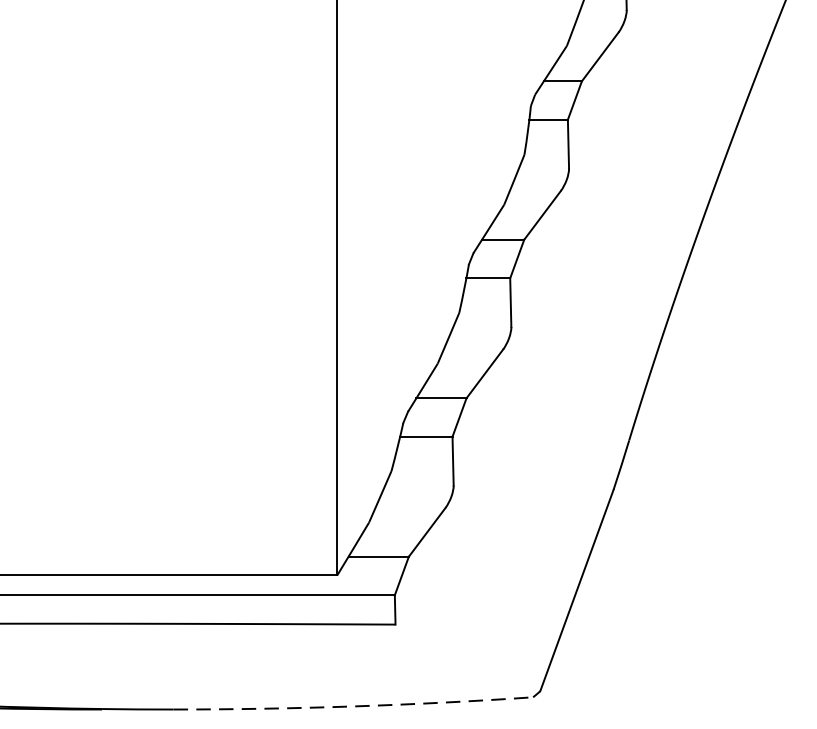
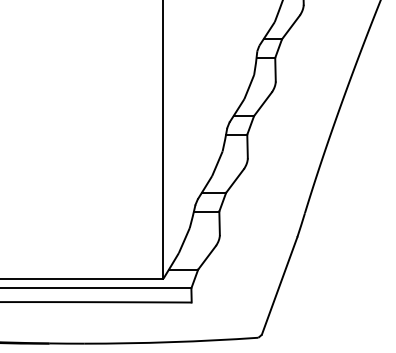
arc: (353, 707) -> (171, 342), dashed -> solid

